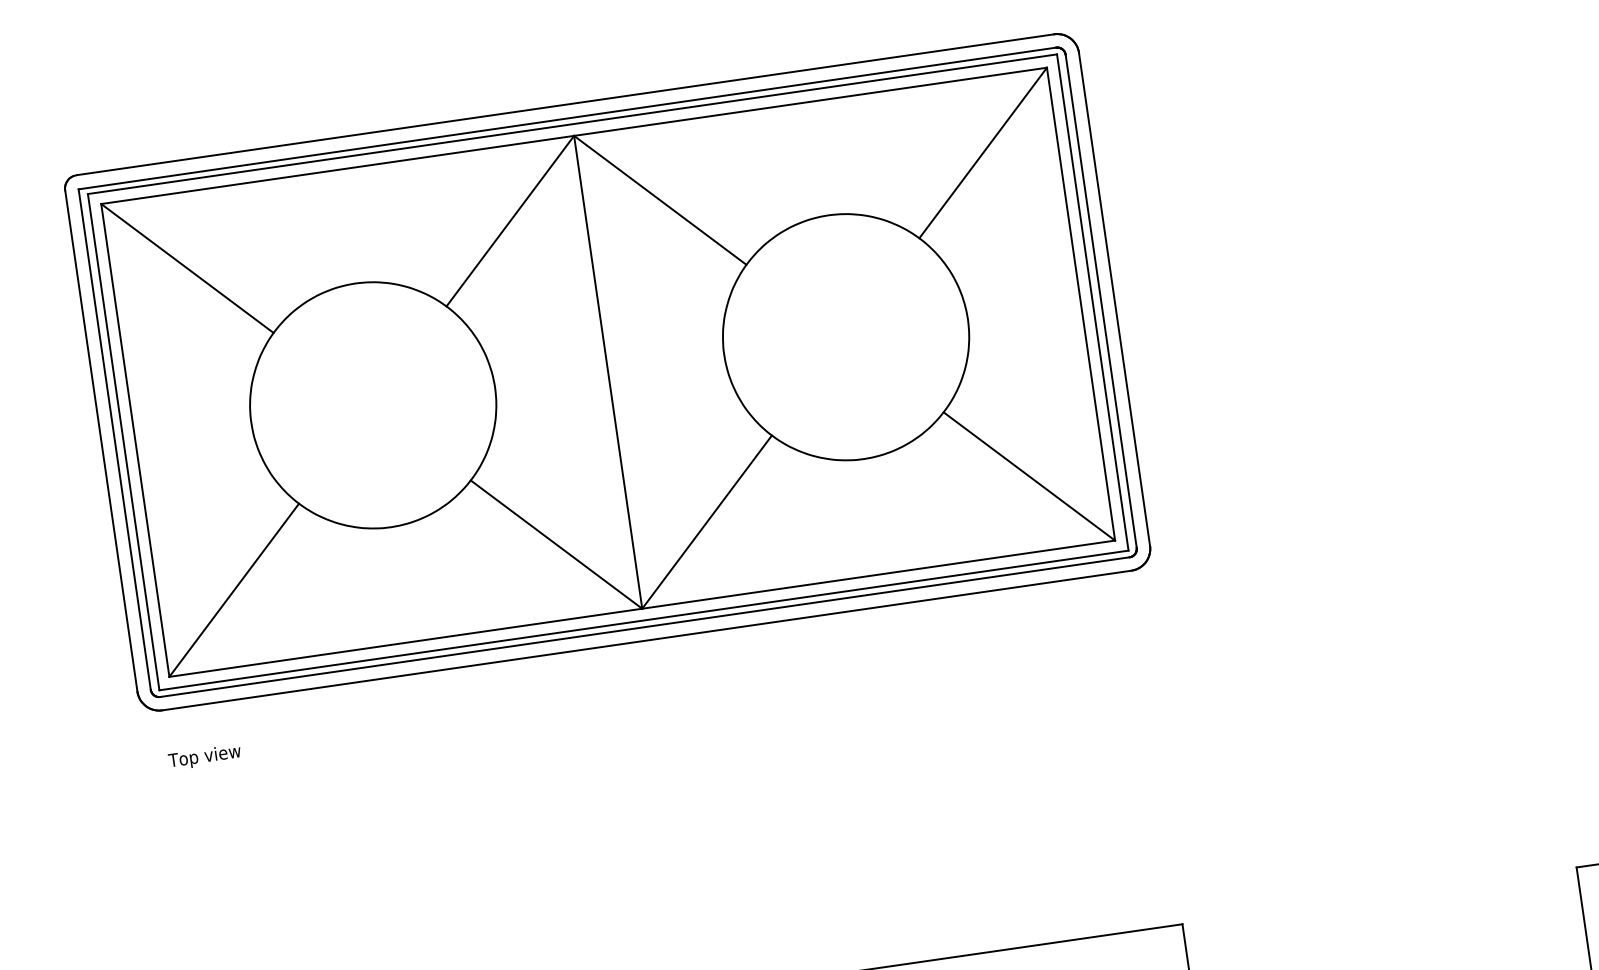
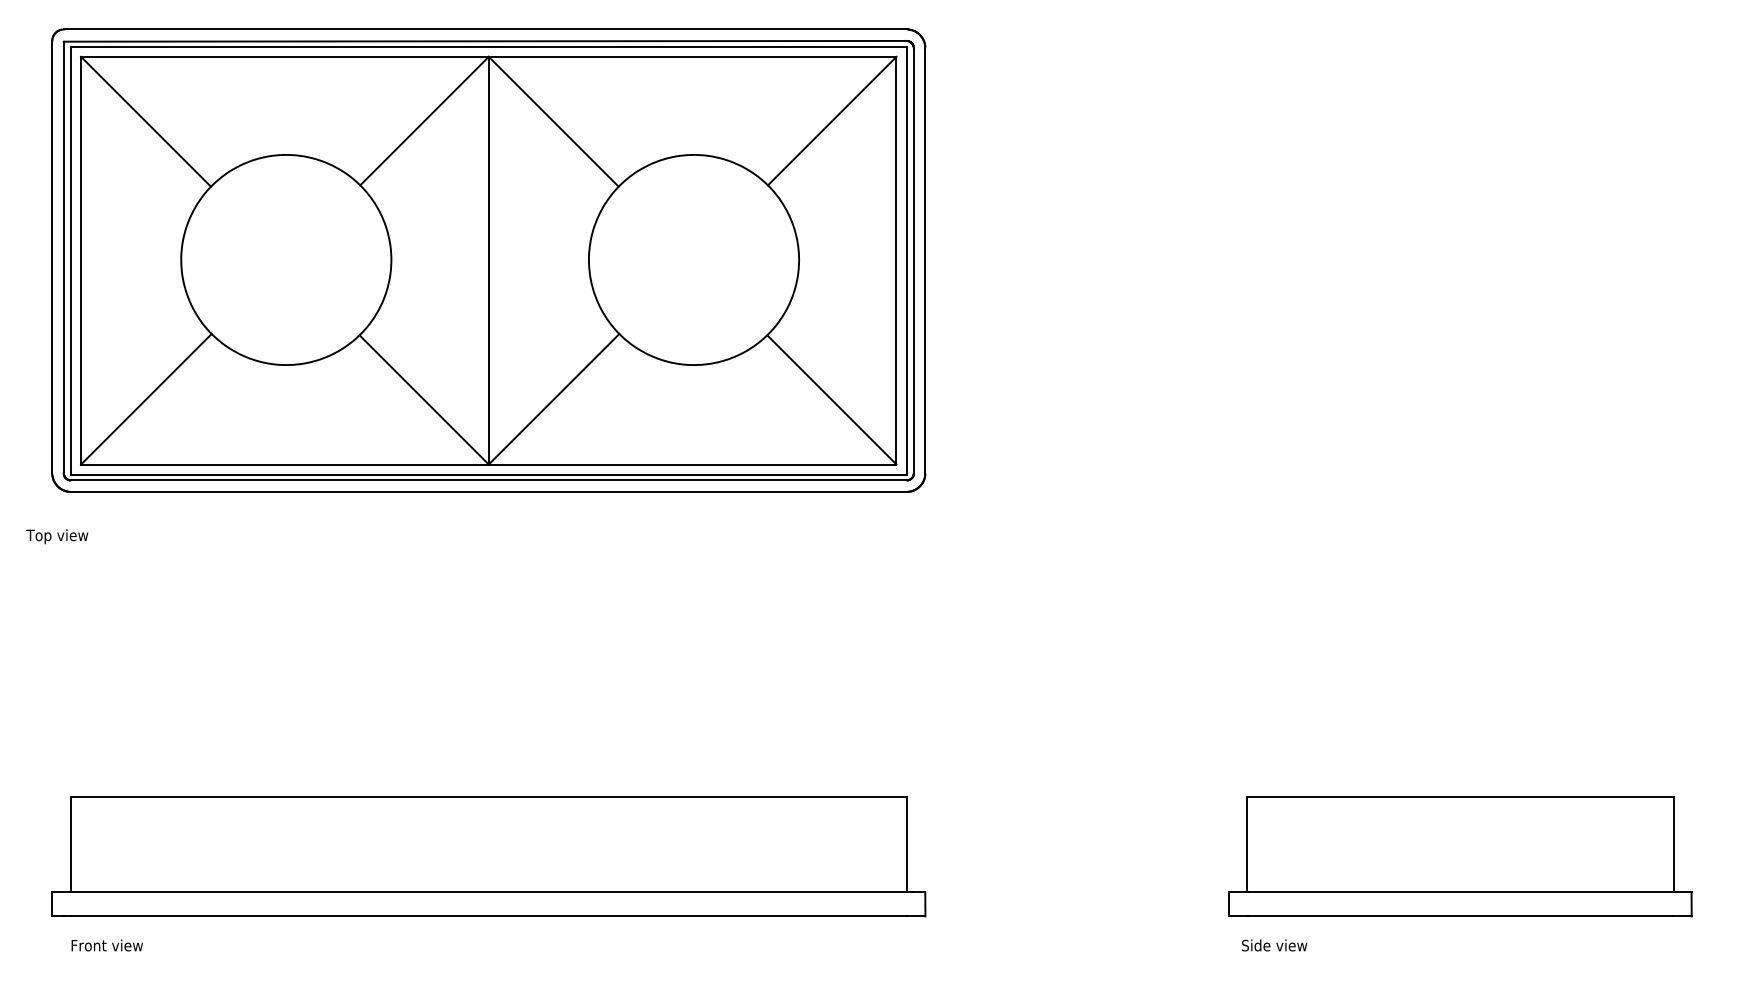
text: (205, 756) -> (57, 536), moved

